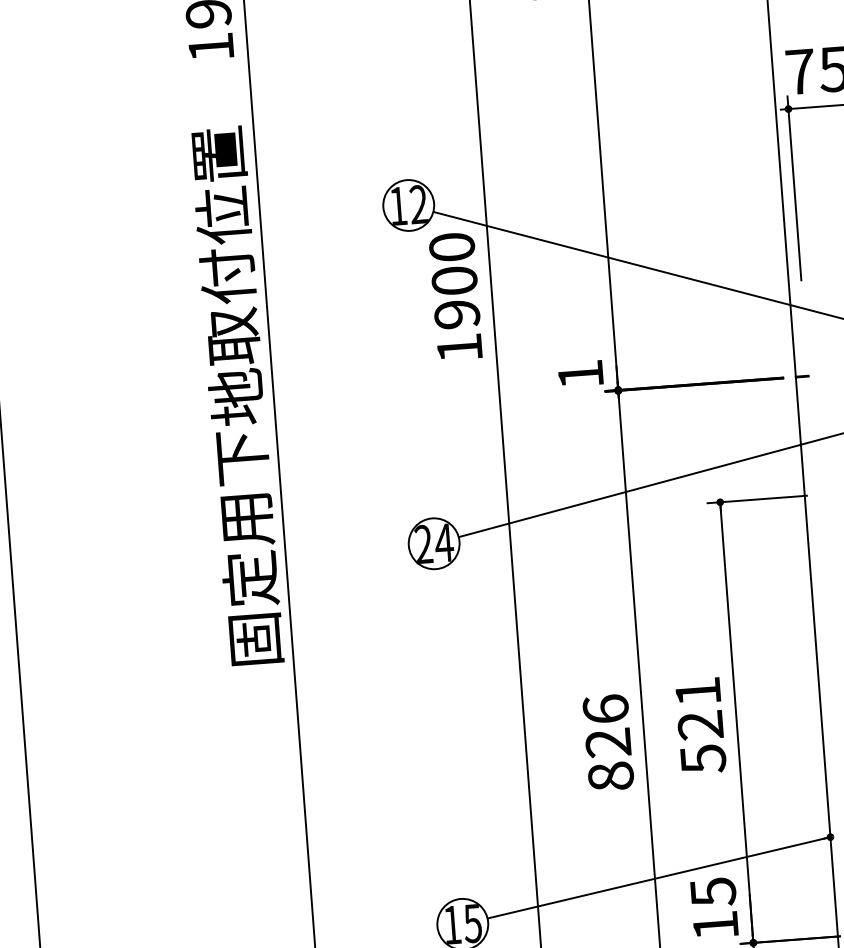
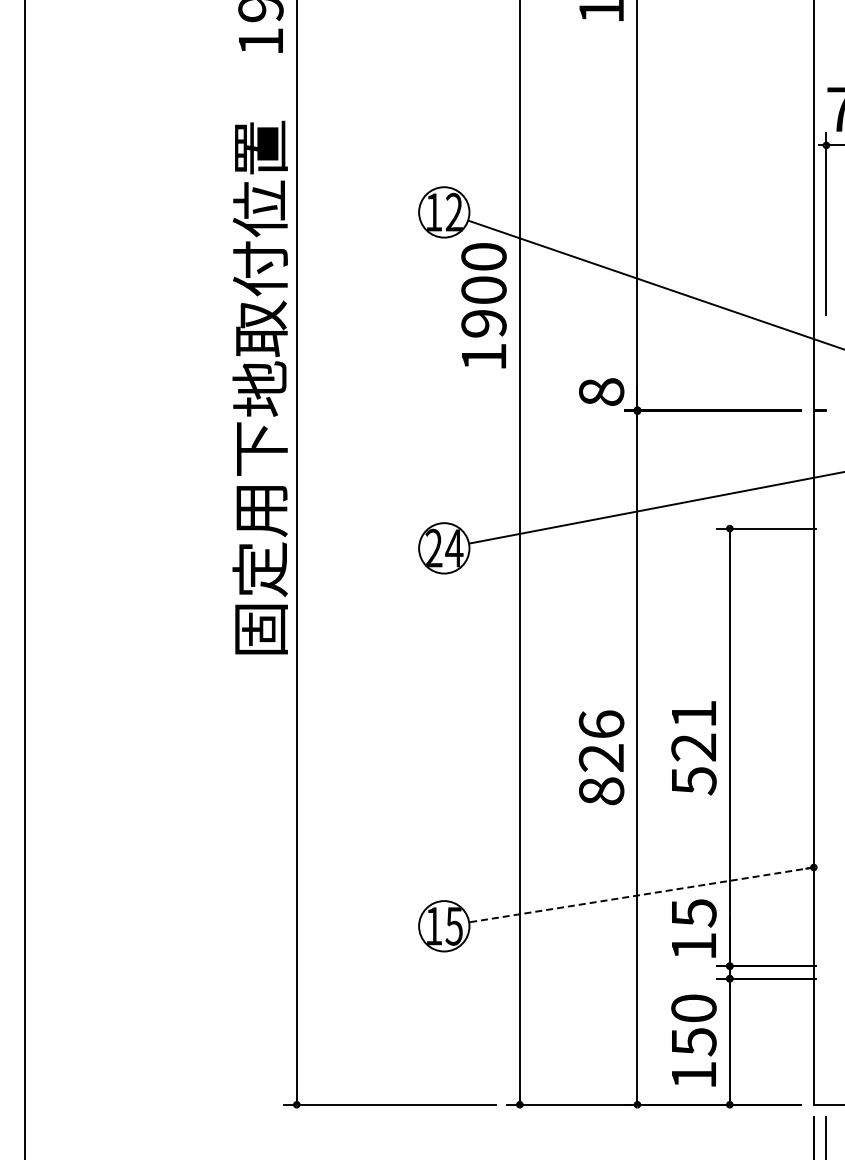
text: (580, 373) -> (601, 391), 1 -> 8
line: (658, 877) -> (641, 894), solid -> dashed

